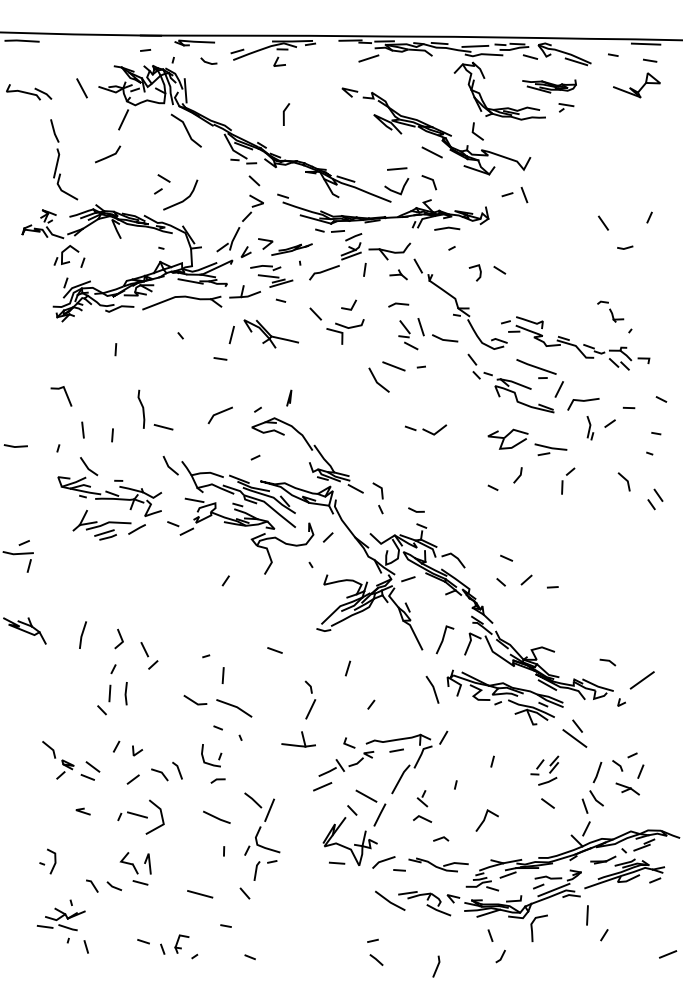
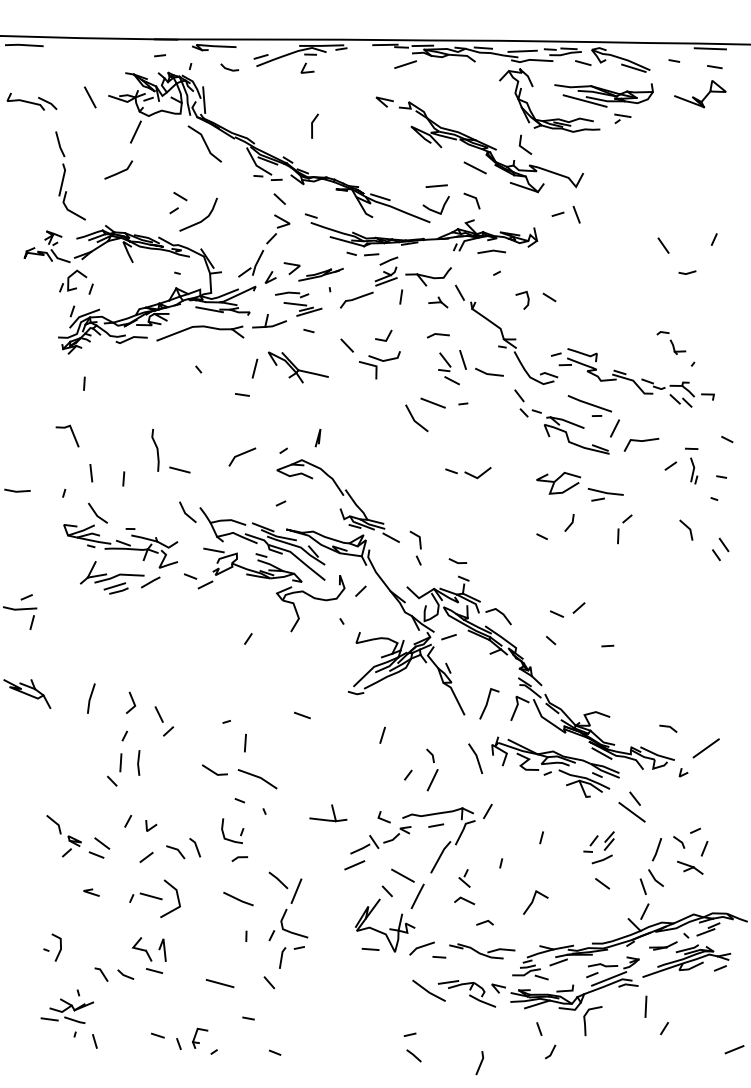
part: (548, 86) -> (603, 95), size x1.67
line: (115, 349) -> (84, 383), moved
part: (590, 427) -> (694, 470), moved
line: (526, 579) -> (578, 607), moved
part: (310, 699) -> (432, 769), moved

